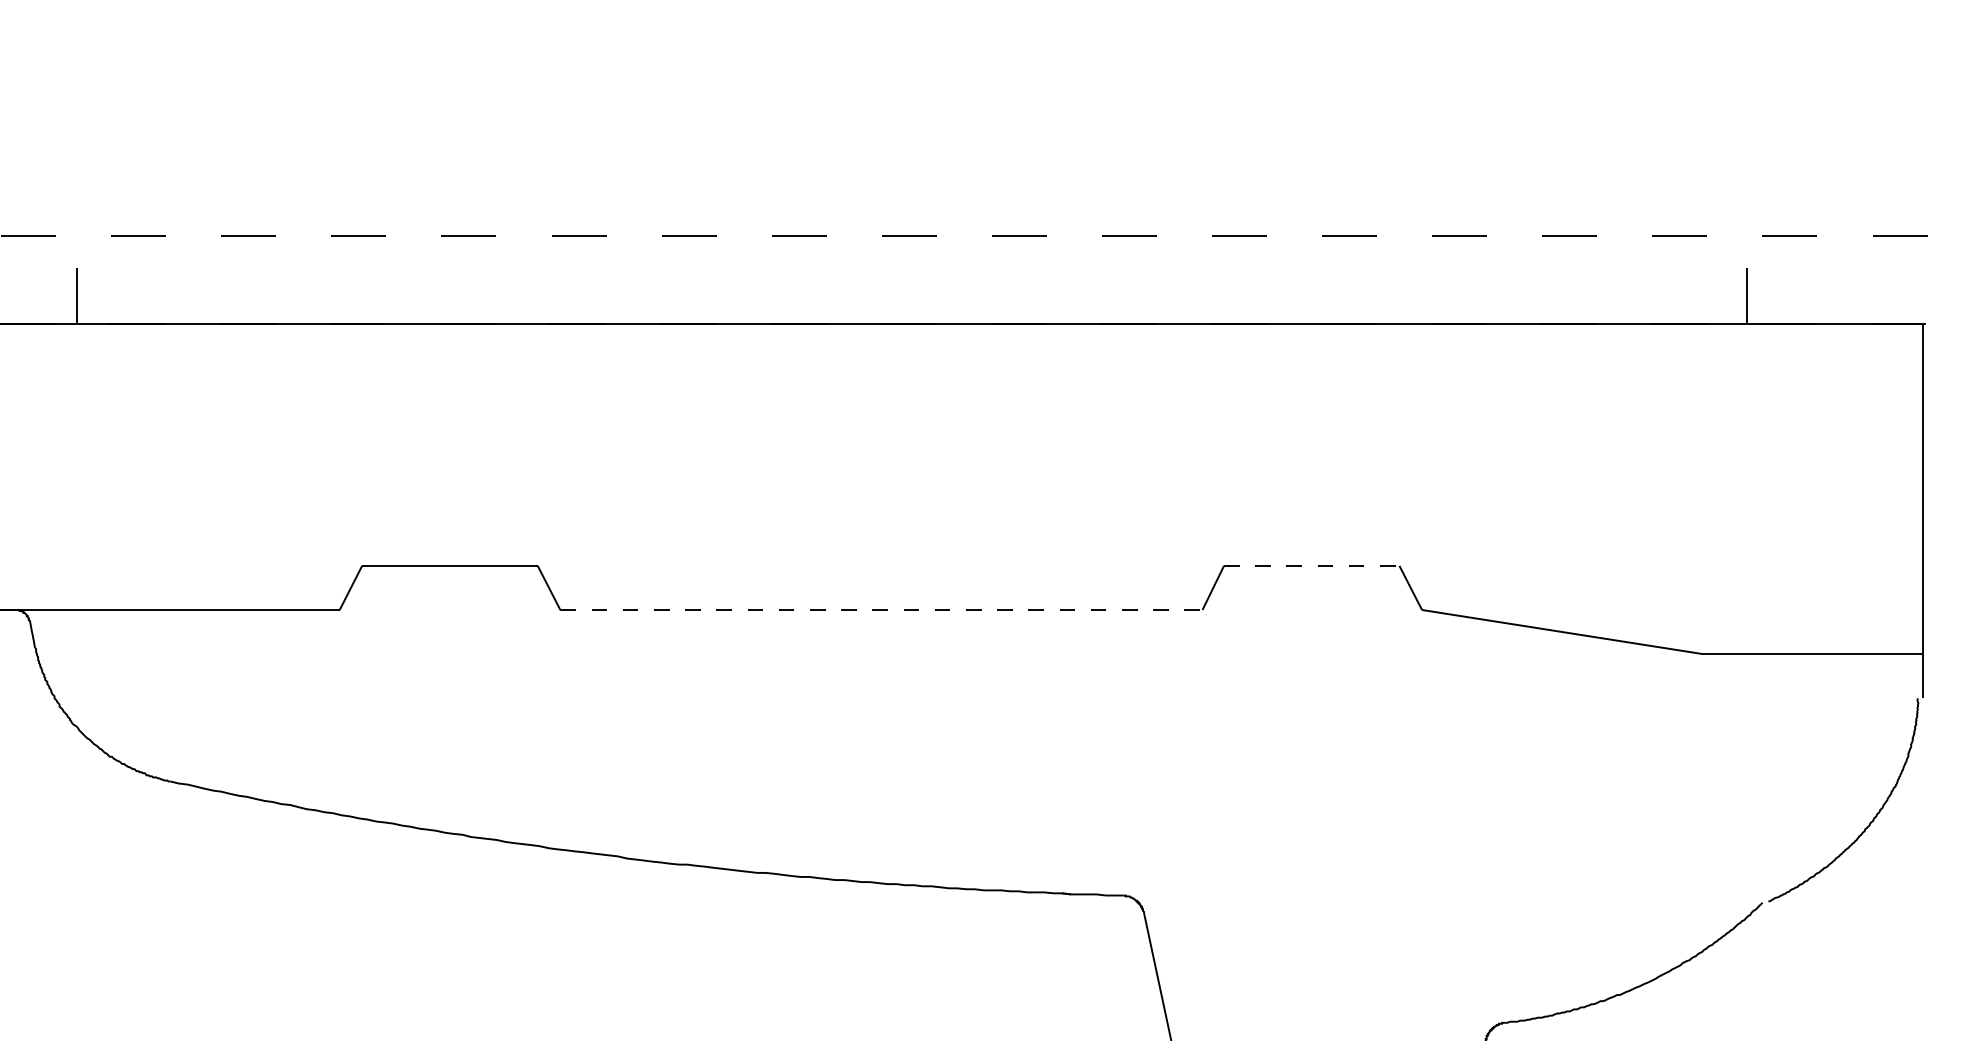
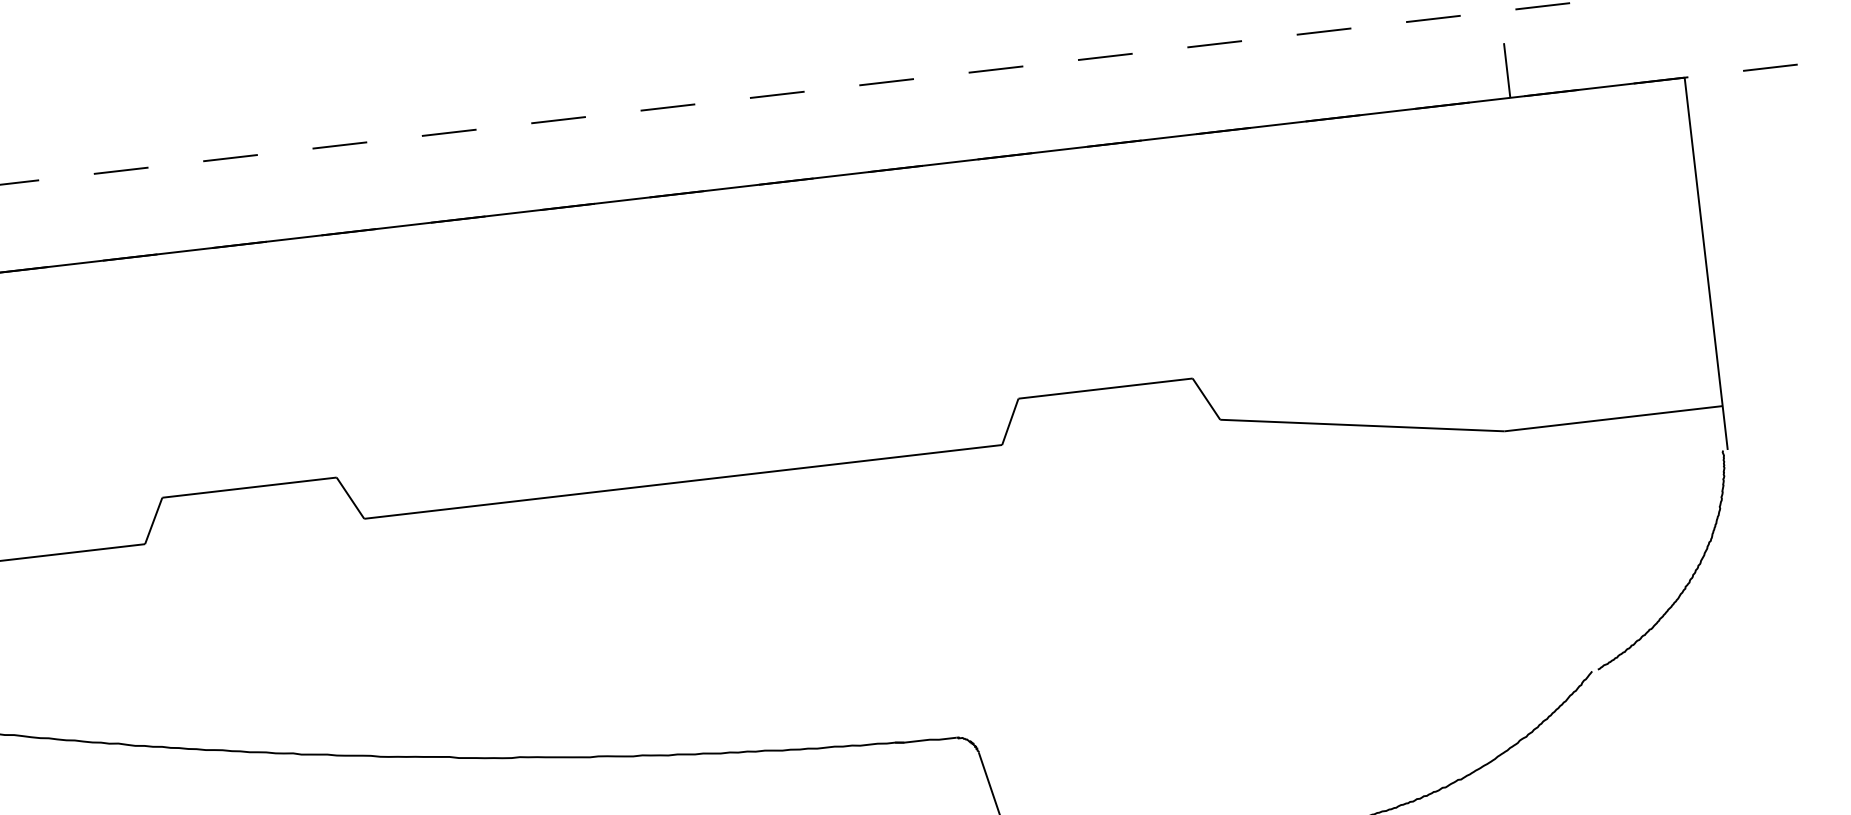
line: (1311, 565) -> (1105, 388), dashed -> solid
line: (881, 610) -> (683, 482), dashed -> solid

